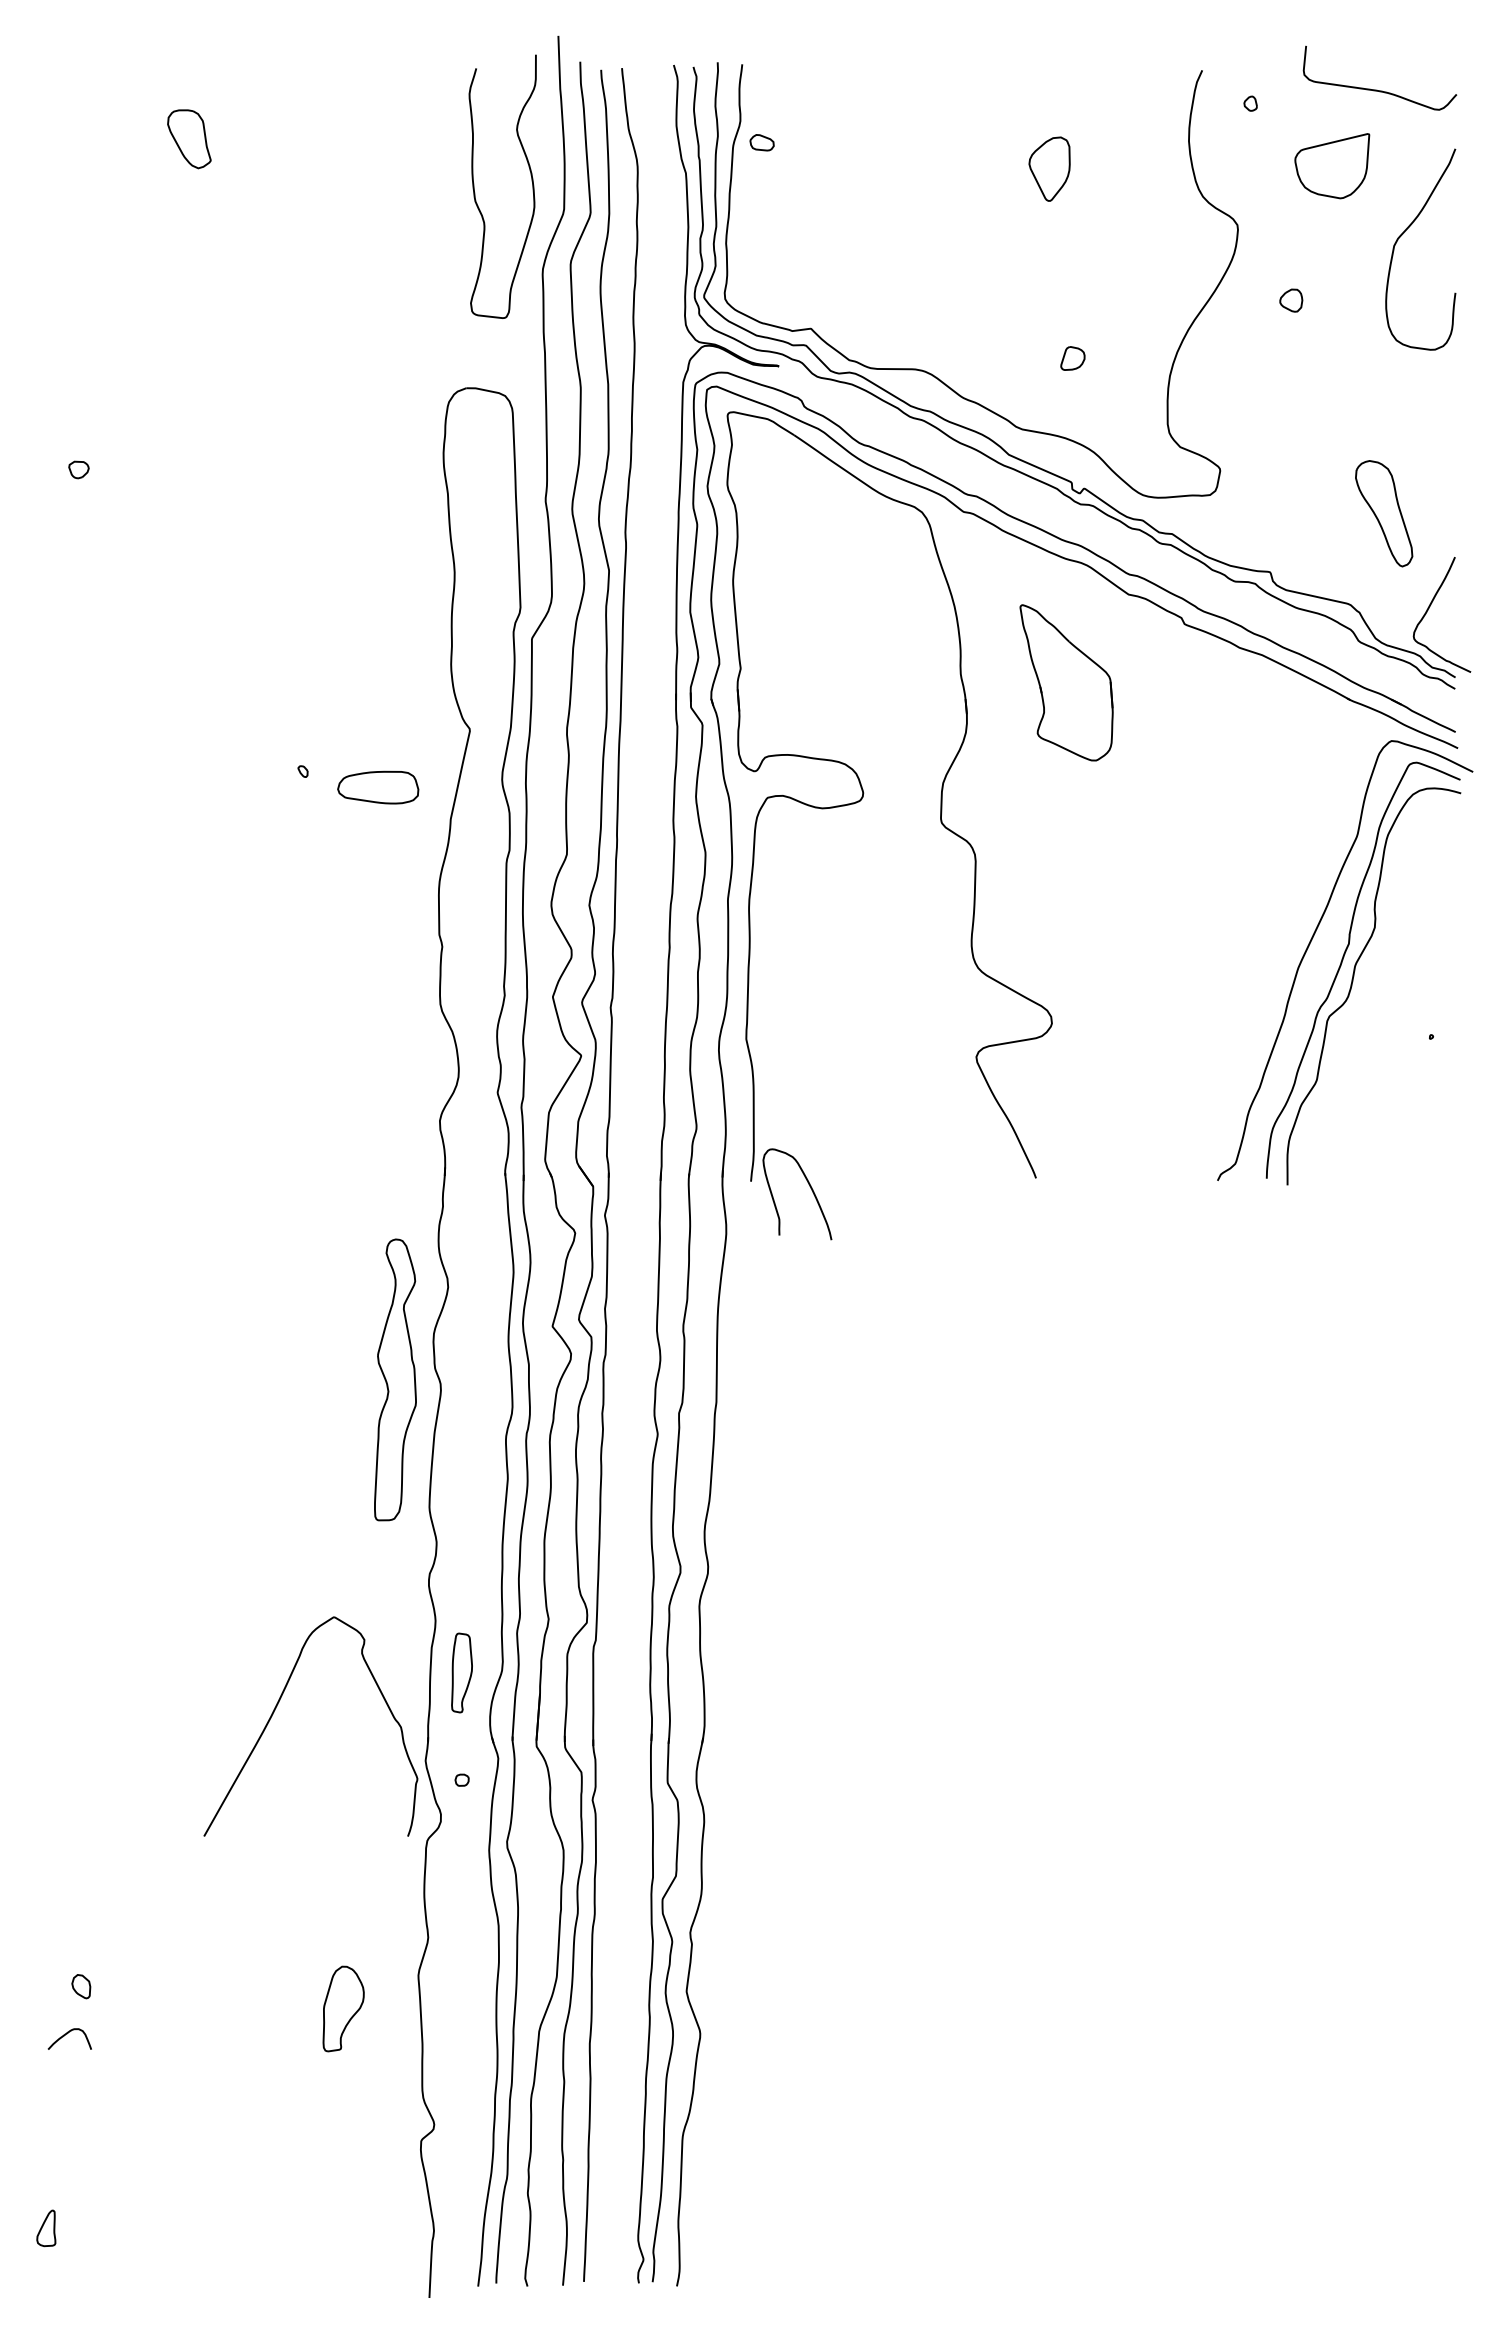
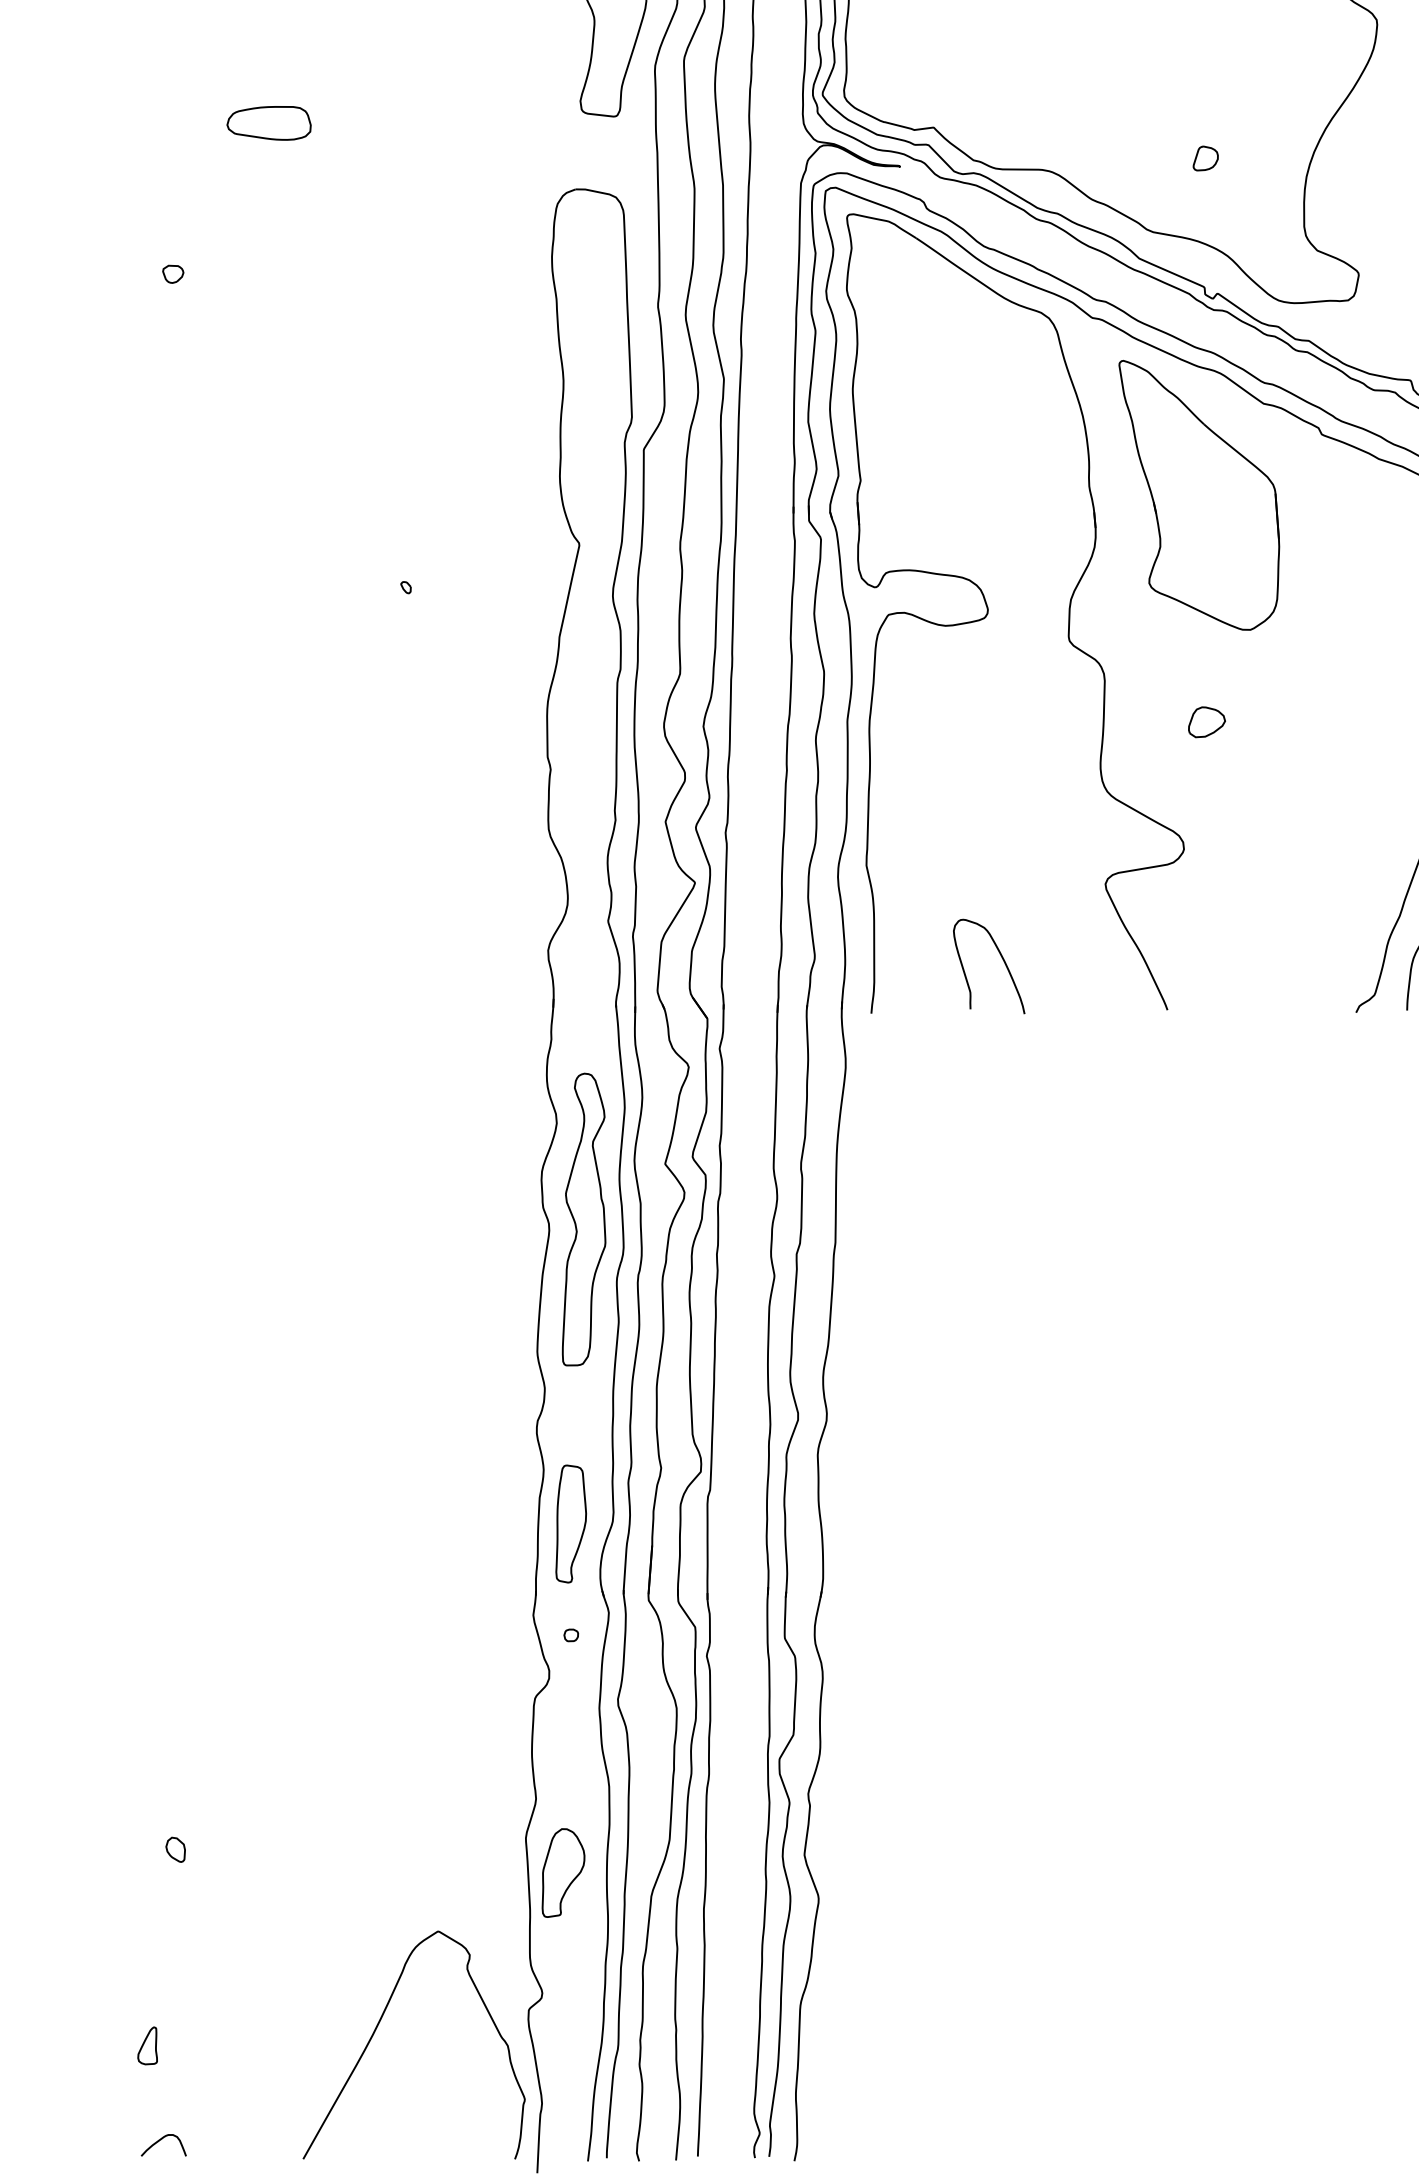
part: (1066, 682) -> (1199, 495), size x1.67
part: (378, 787) -> (269, 123), moved
part: (1073, 900) -> (1206, 721), added
curve: (810, 1188) -> (1002, 960), moved
part: (395, 1379) -> (584, 1219), moved
part: (461, 1672) -> (570, 1523), size x1.43
curve: (276, 1708) -> (378, 2026), moved
part: (343, 2008) -> (563, 1872), moved
curve: (67, 2034) -> (161, 2140), moved
part: (46, 2228) -> (147, 2046), moved

